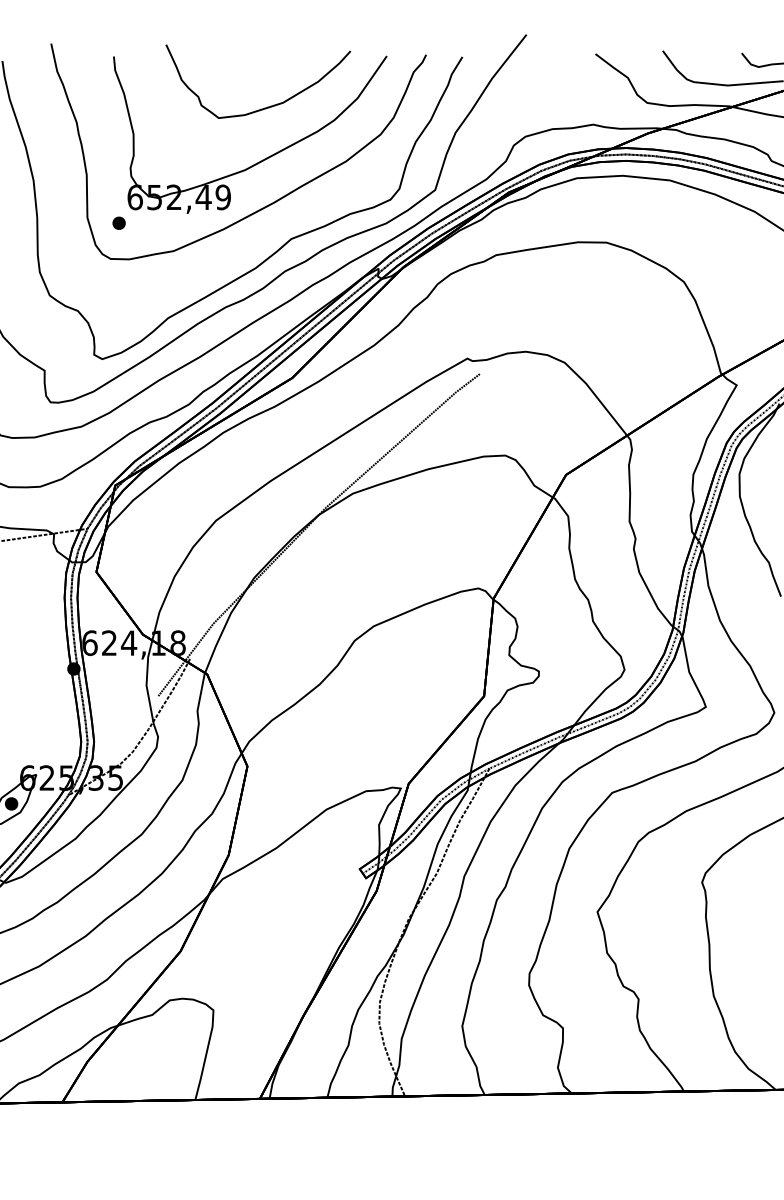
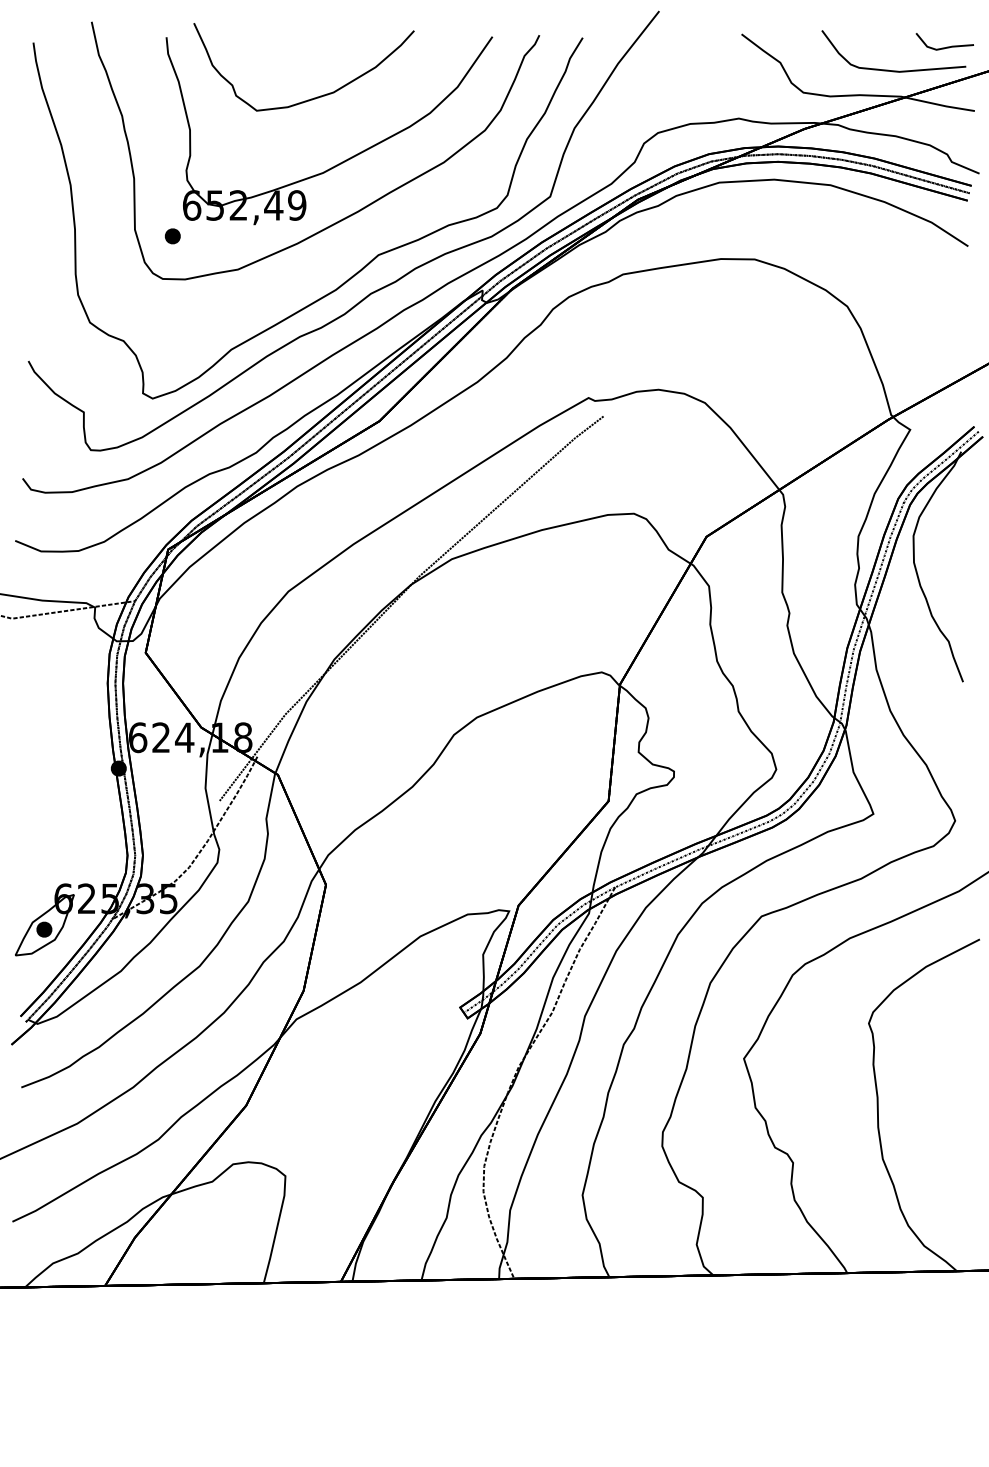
part: (267, 106) -> (314, 97), moved

